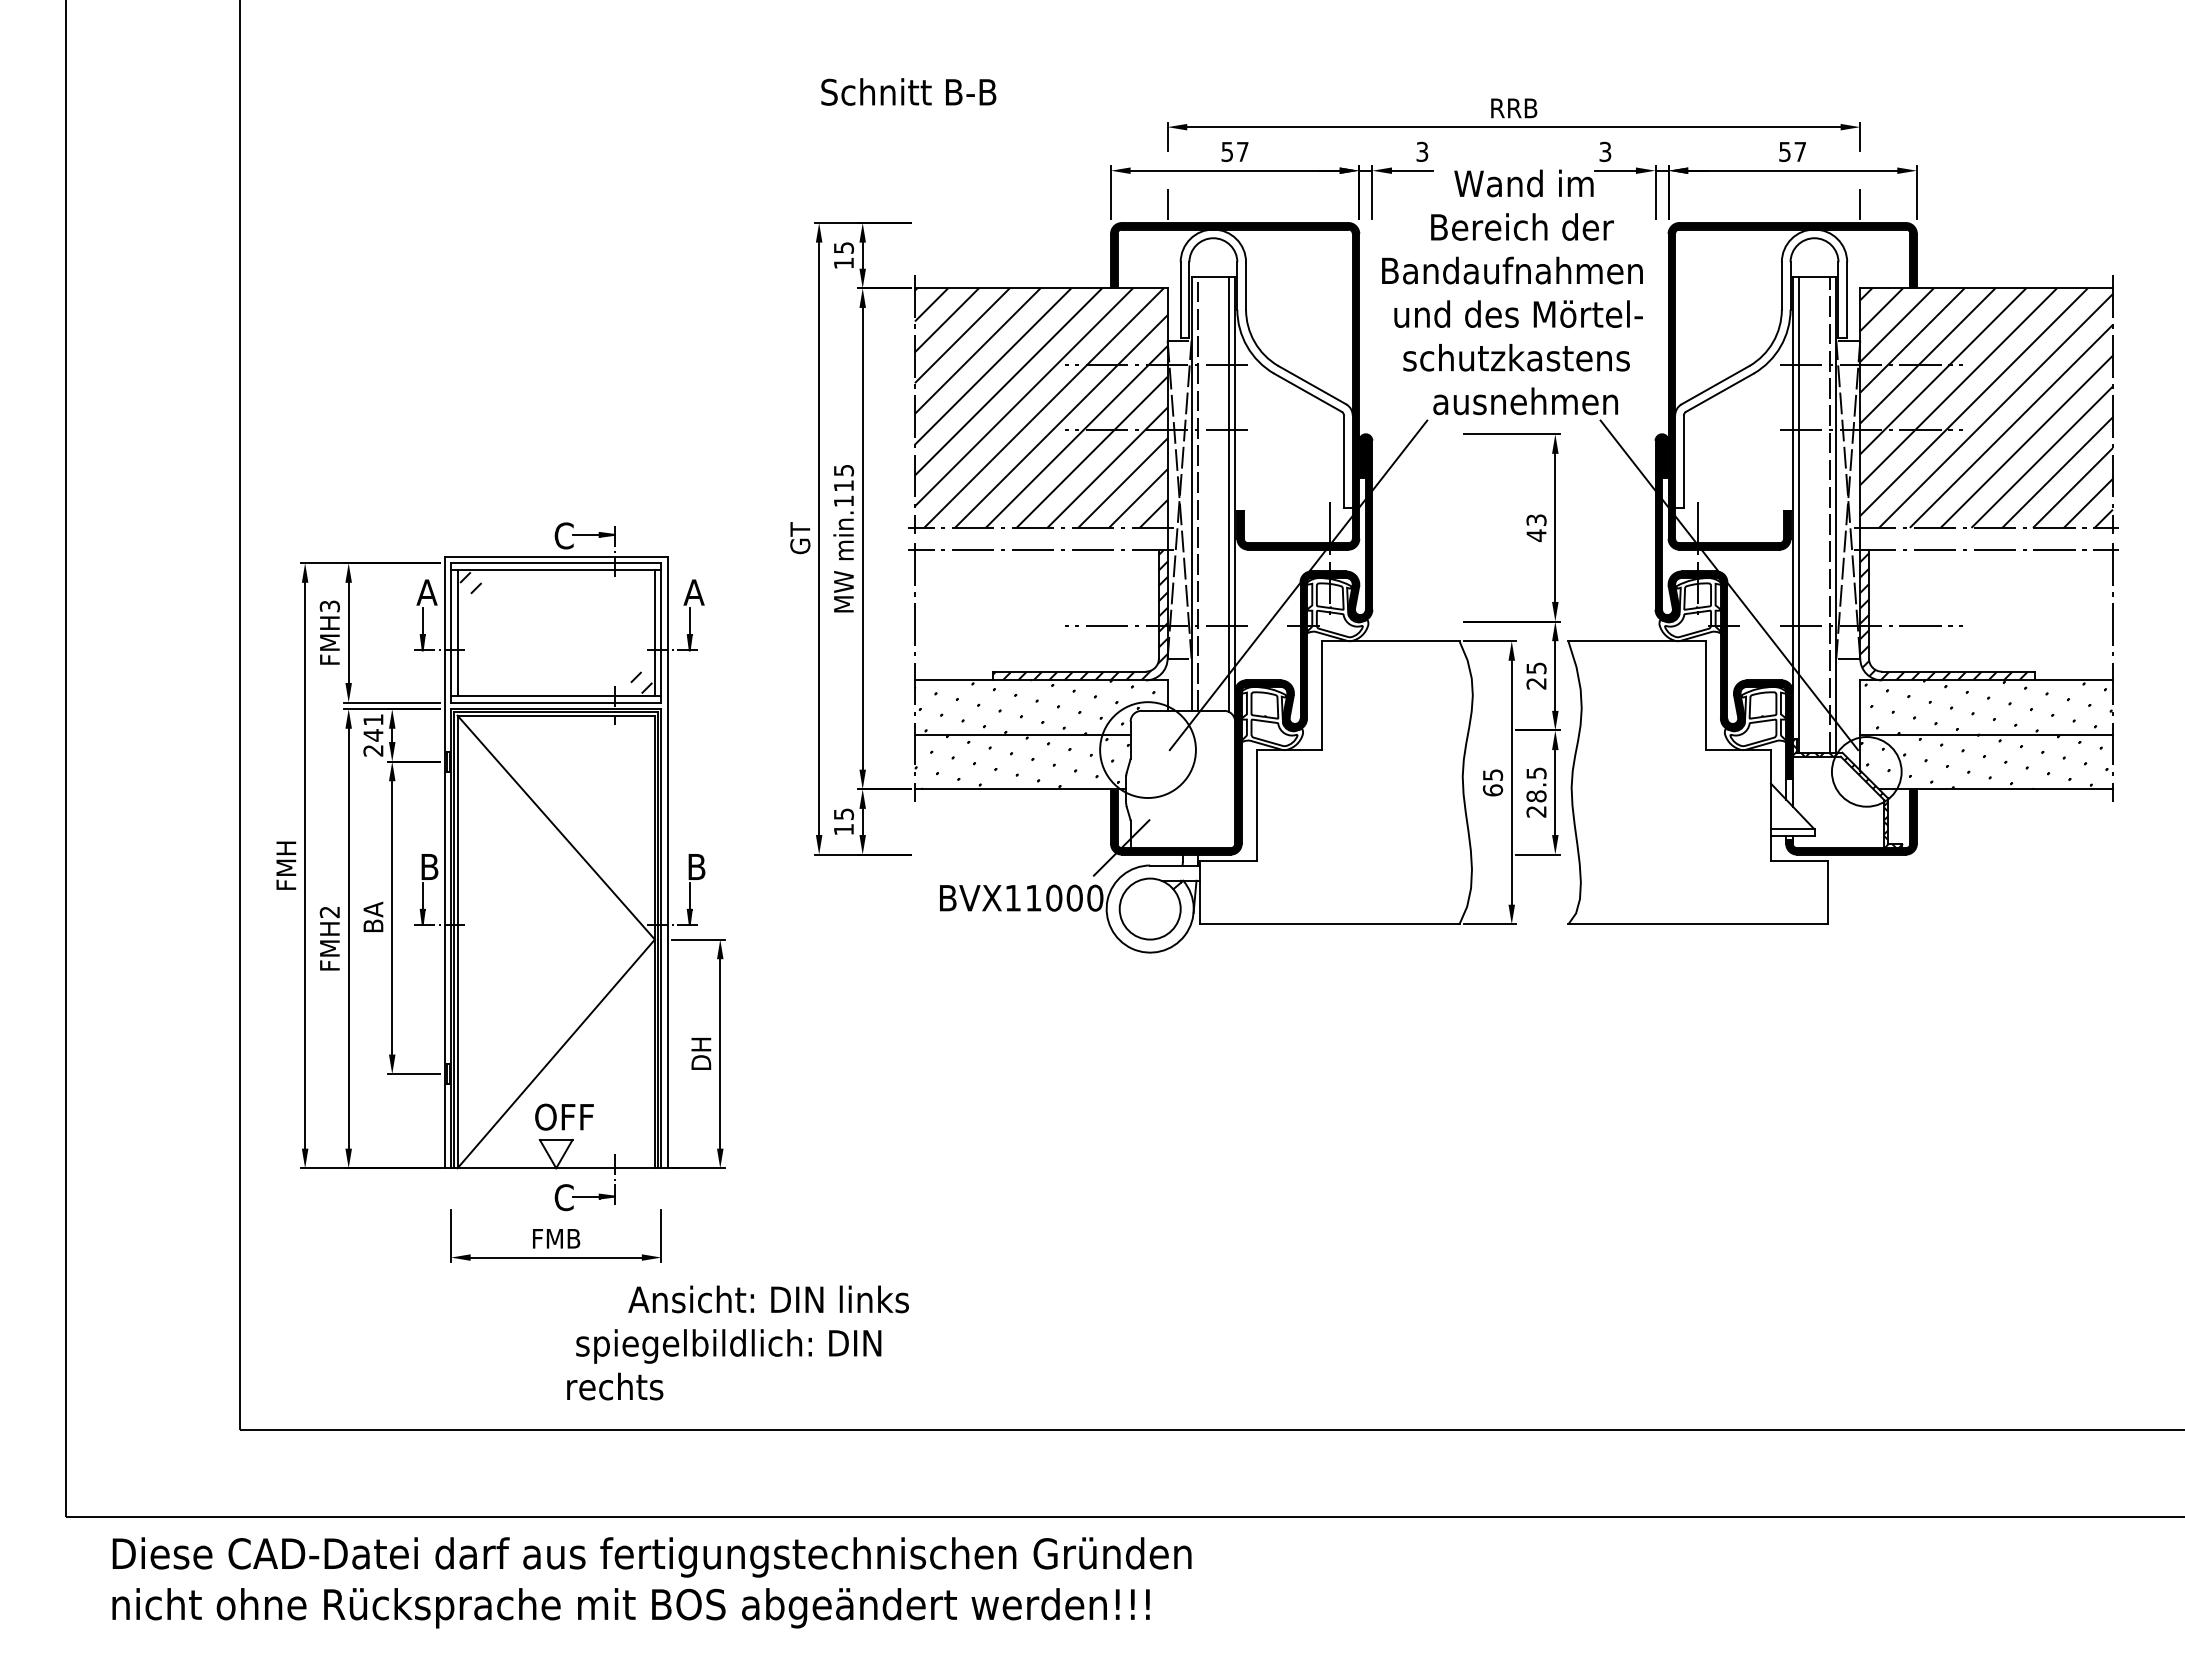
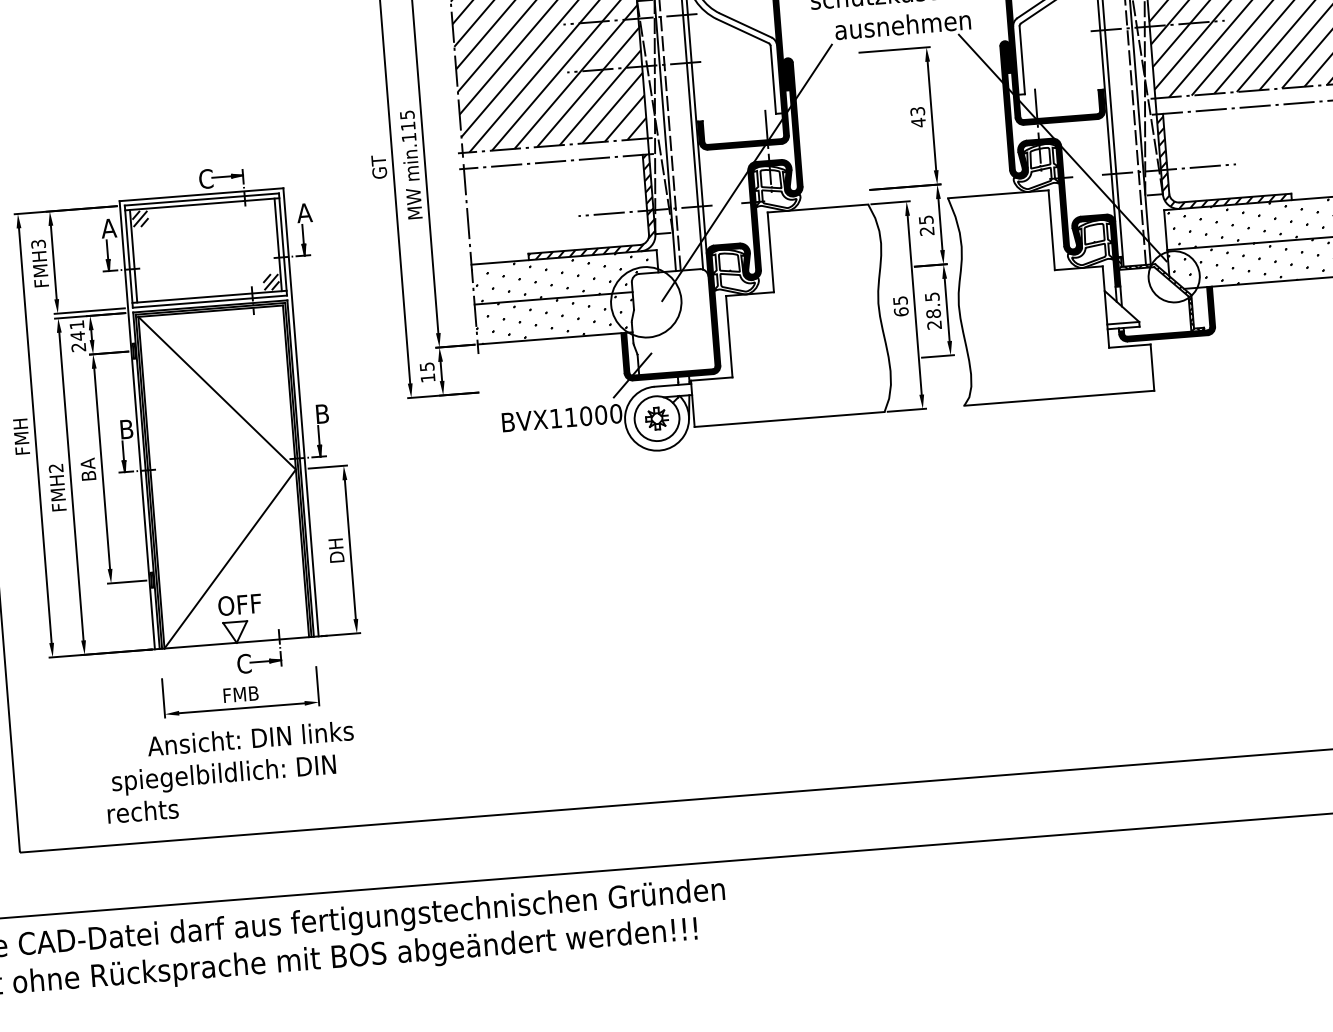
line: (470, 582) -> (140, 218), added
line: (641, 682) -> (271, 281), added
part: (1149, 908) -> (656, 418), added
text: (737, 1342) -> (230, 771), moved

